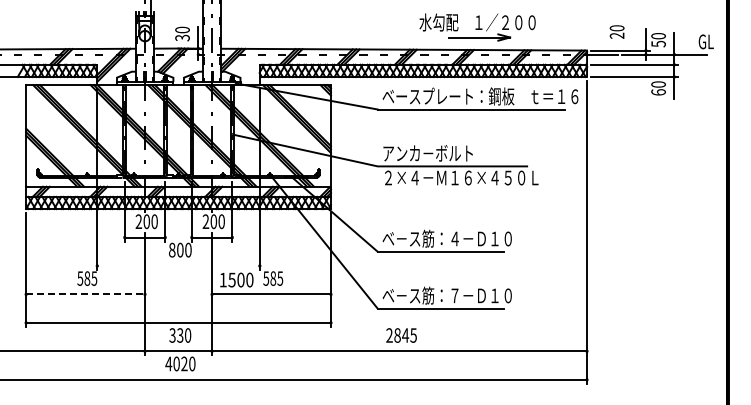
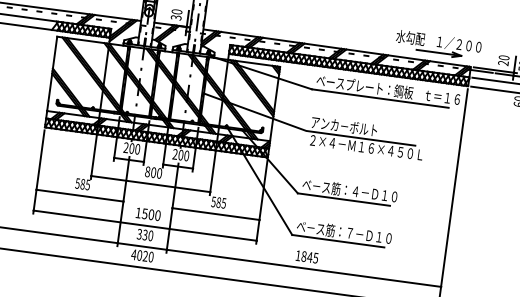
part: (477, 27) -> (438, 45), moved
text: (616, 31) -> (503, 60), moved
line: (178, 265) -> (150, 183), added
text: (236, 279) -> (148, 213), moved
line: (86, 294) -> (80, 195), dashed -> solid
text: (389, 335) -> (298, 255), 2845 -> 1845

